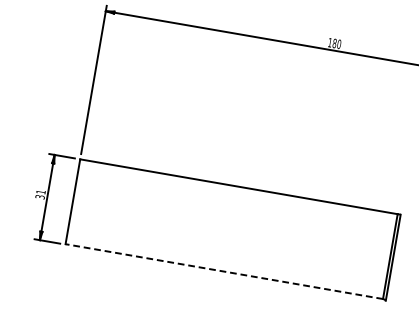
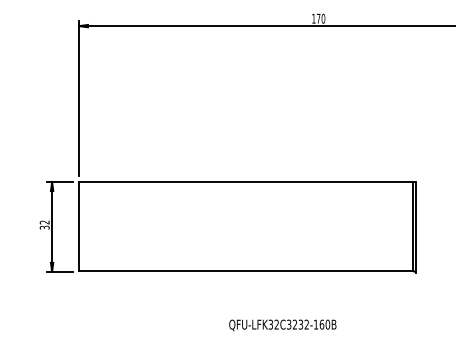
text: (334, 43) -> (318, 18), 180 -> 170
text: (40, 192) -> (44, 222), 31 -> 32
line: (223, 271) -> (245, 271), dashed -> solid

